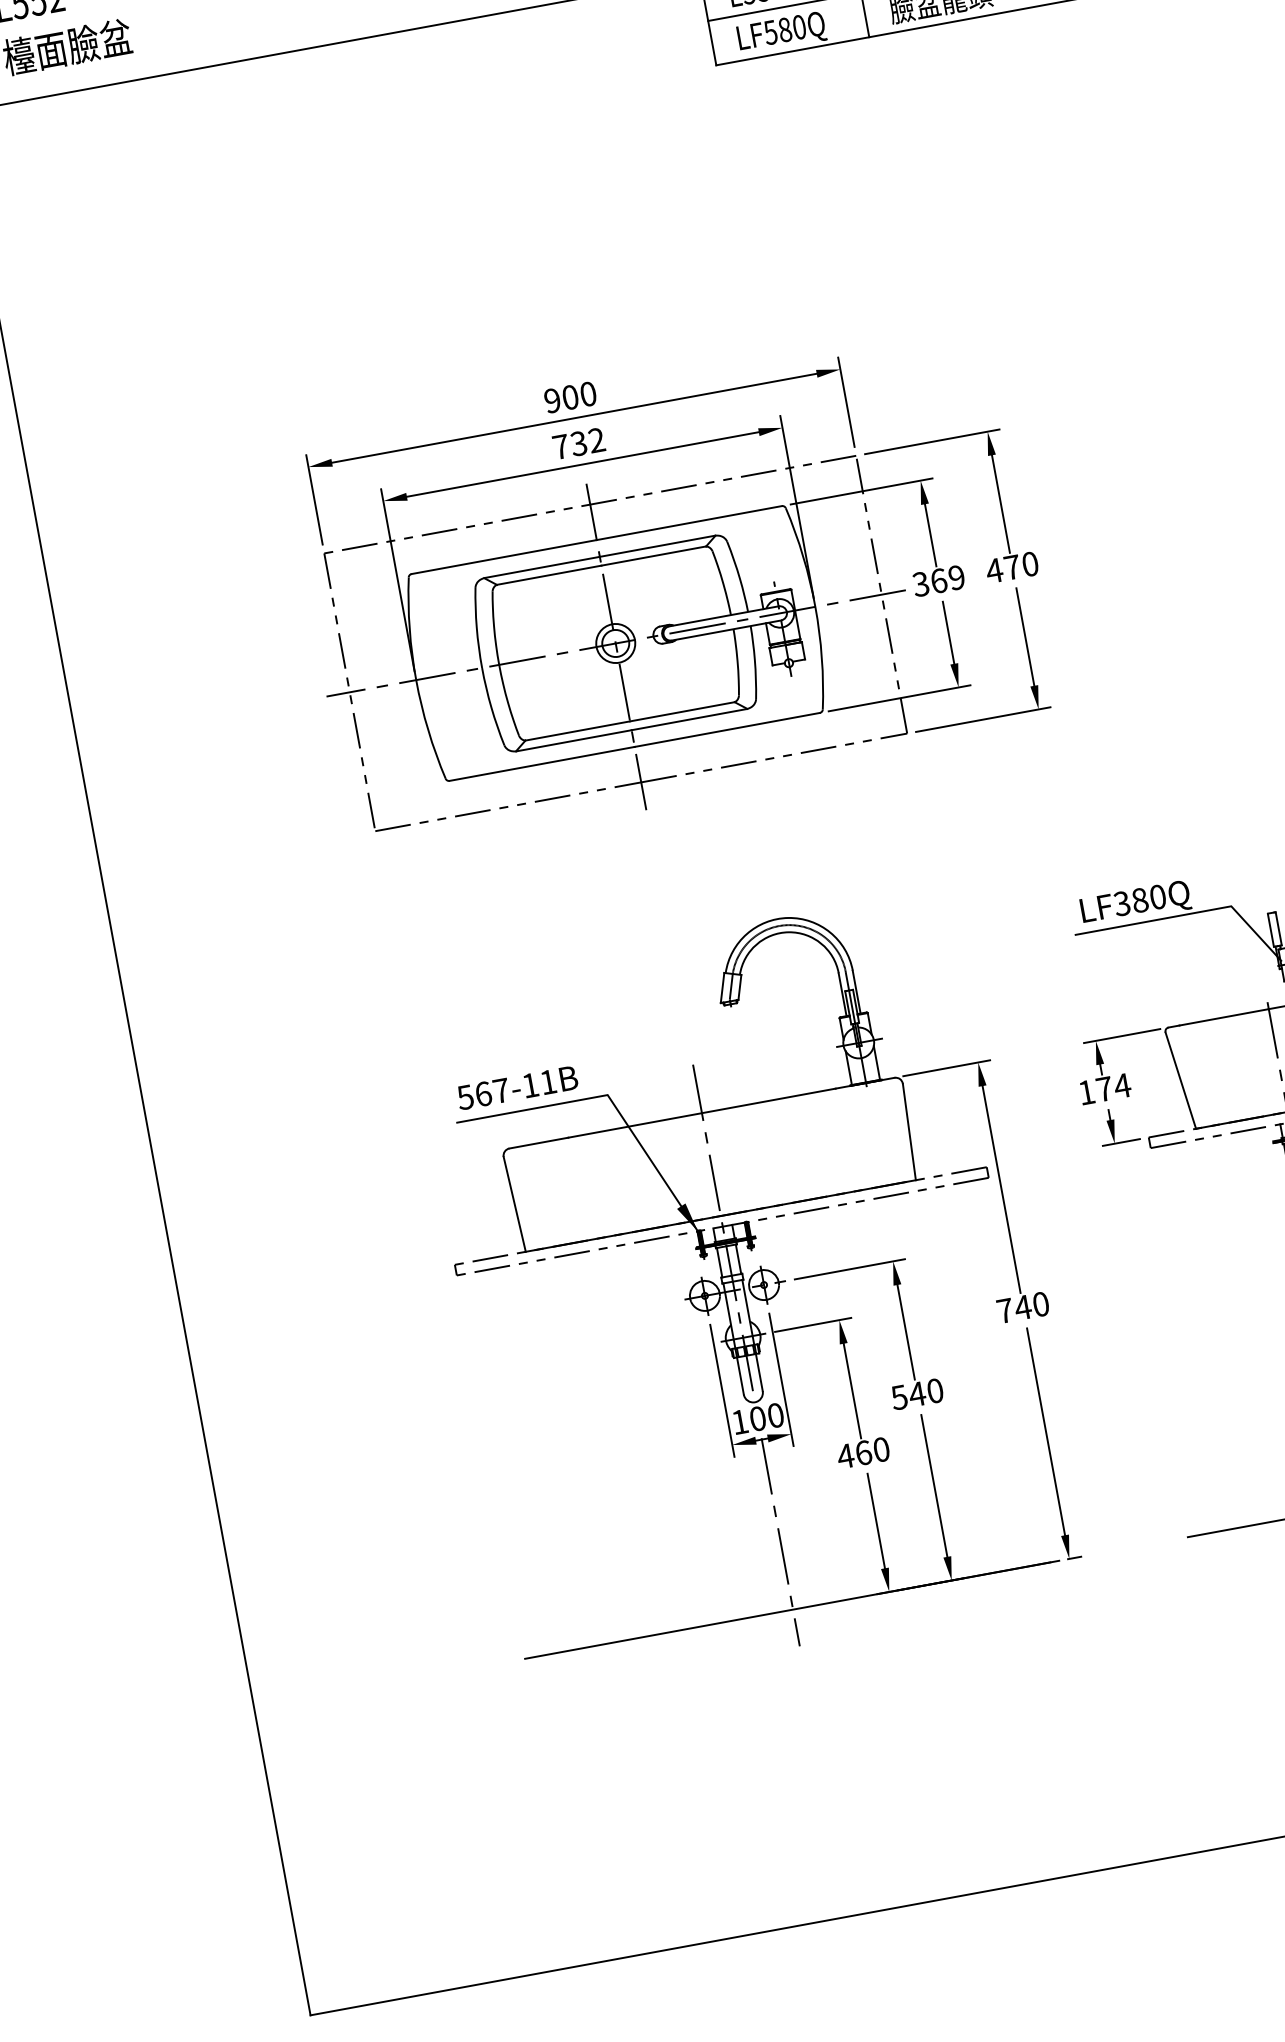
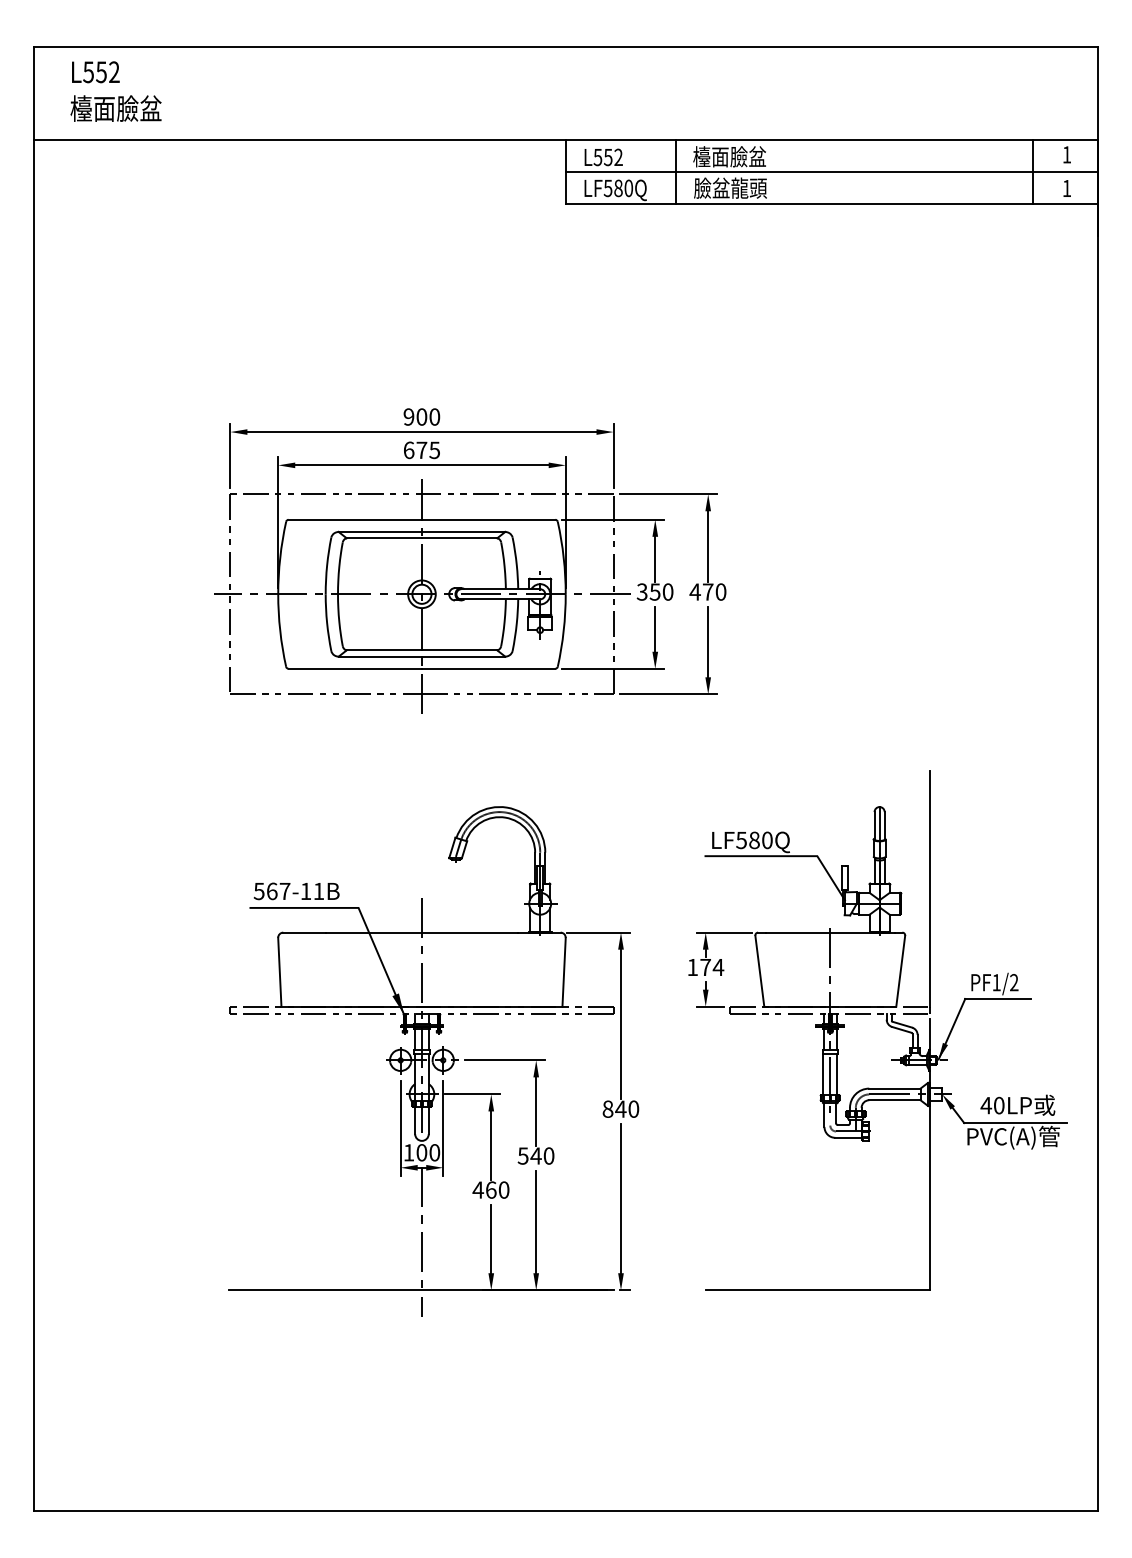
text: (578, 443) -> (421, 450), 732 -> 675
text: (947, 578) -> (661, 591), 369 -> 350
text: (1121, 902) -> (741, 839), LF380Q -> LF580Q
text: (1004, 1310) -> (607, 1108), 740 -> 840

